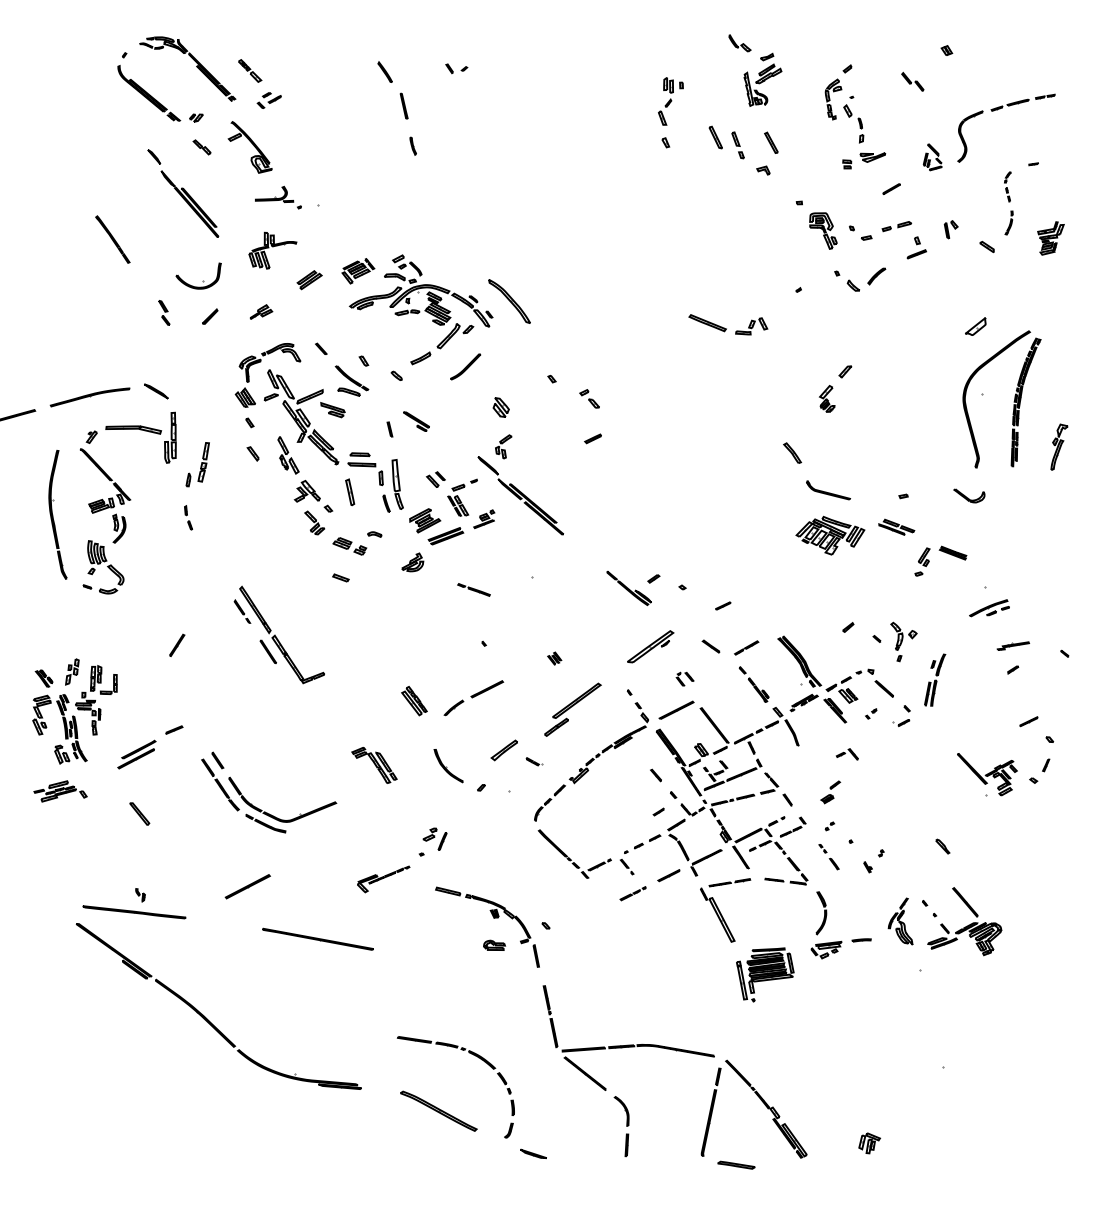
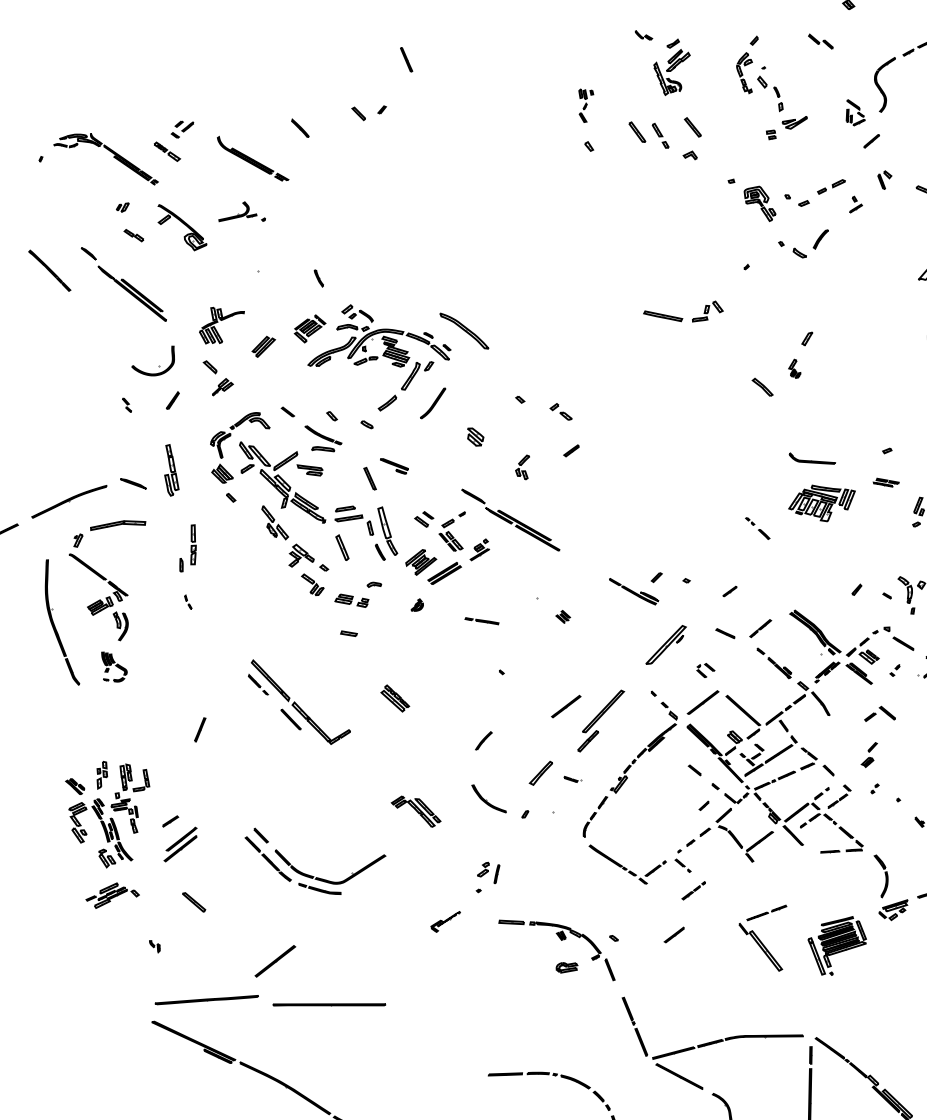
part: (739, 43) -> (643, 35), size x0.7
part: (456, 68) -> (369, 111), size x1.6
part: (149, 93) -> (253, 158), moved
part: (268, 100) -> (181, 129), moved
part: (670, 101) -> (586, 105), size x0.7
line: (403, 105) -> (405, 59), moved
line: (412, 145) -> (318, 277), moved
line: (891, 188) -> (871, 140), moved
part: (278, 197) -> (241, 213), moved
part: (112, 239) -> (49, 270), moved
part: (916, 247) -> (854, 203), size x0.7
part: (164, 312) -> (127, 404), size x0.6
part: (826, 398) -> (793, 368), size x0.7
part: (389, 429) -> (369, 478), size x1.6
part: (170, 437) -> (169, 470), moved
part: (503, 446) -> (523, 467), moved
part: (792, 452) -> (762, 386), moved
part: (252, 453) -> (209, 367), moved
part: (188, 517) -> (188, 601), size x0.6
part: (896, 526) -> (885, 481), size x0.7
part: (412, 562) -> (416, 605), size x0.6
part: (103, 567) -> (113, 666), size x0.6
part: (554, 658) -> (563, 616), moved
line: (487, 689) -> (566, 706), moved
part: (414, 701) -> (395, 698), moved
line: (174, 729) -> (170, 820), moved
part: (846, 754) -> (878, 715), size x1.4
line: (828, 858) -> (757, 530), moved
line: (668, 875) -> (673, 935), moved
part: (383, 879) -> (445, 922), size x0.6
line: (247, 886) -> (274, 961), moved
part: (140, 895) -> (155, 946), moved
part: (725, 910) -> (767, 941), moved
line: (317, 938) -> (328, 1004), moved

